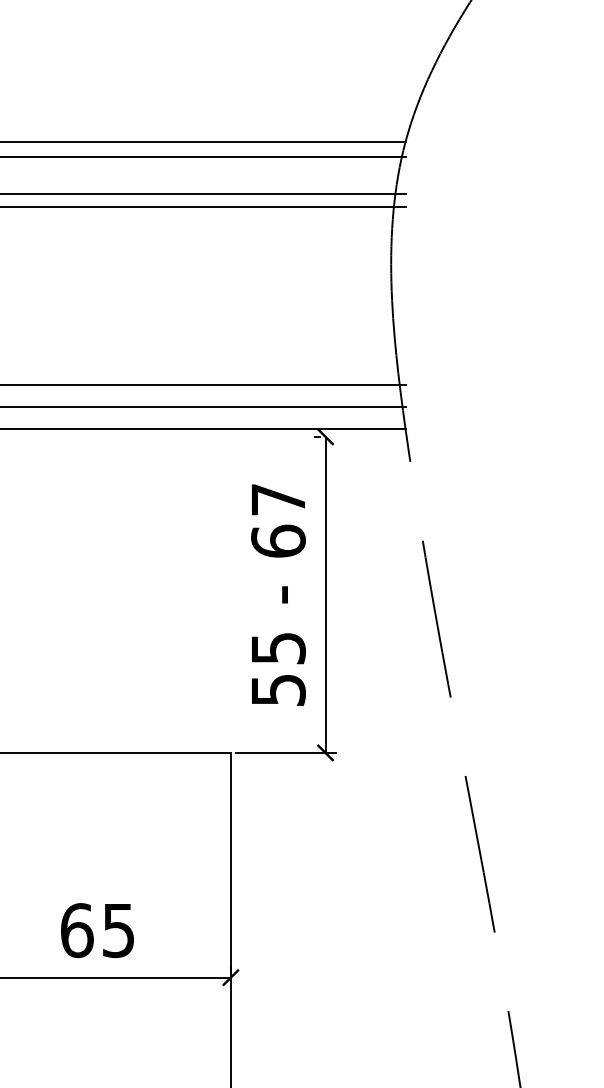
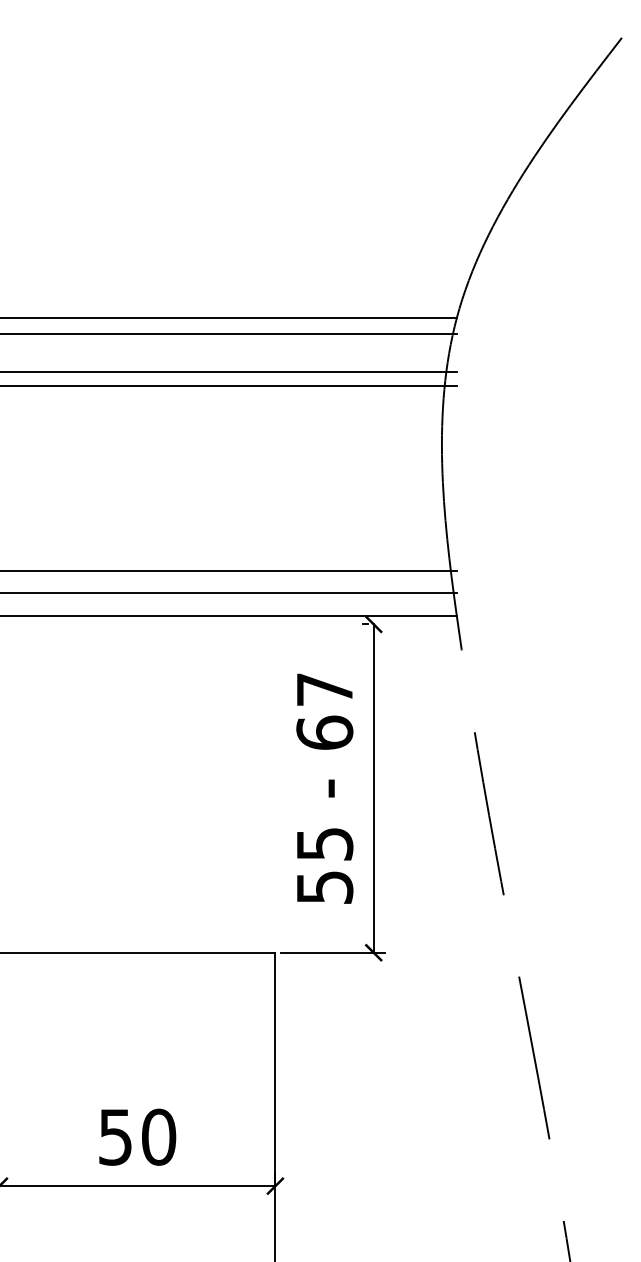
text: (98, 929) -> (137, 1136), 65 -> 50

